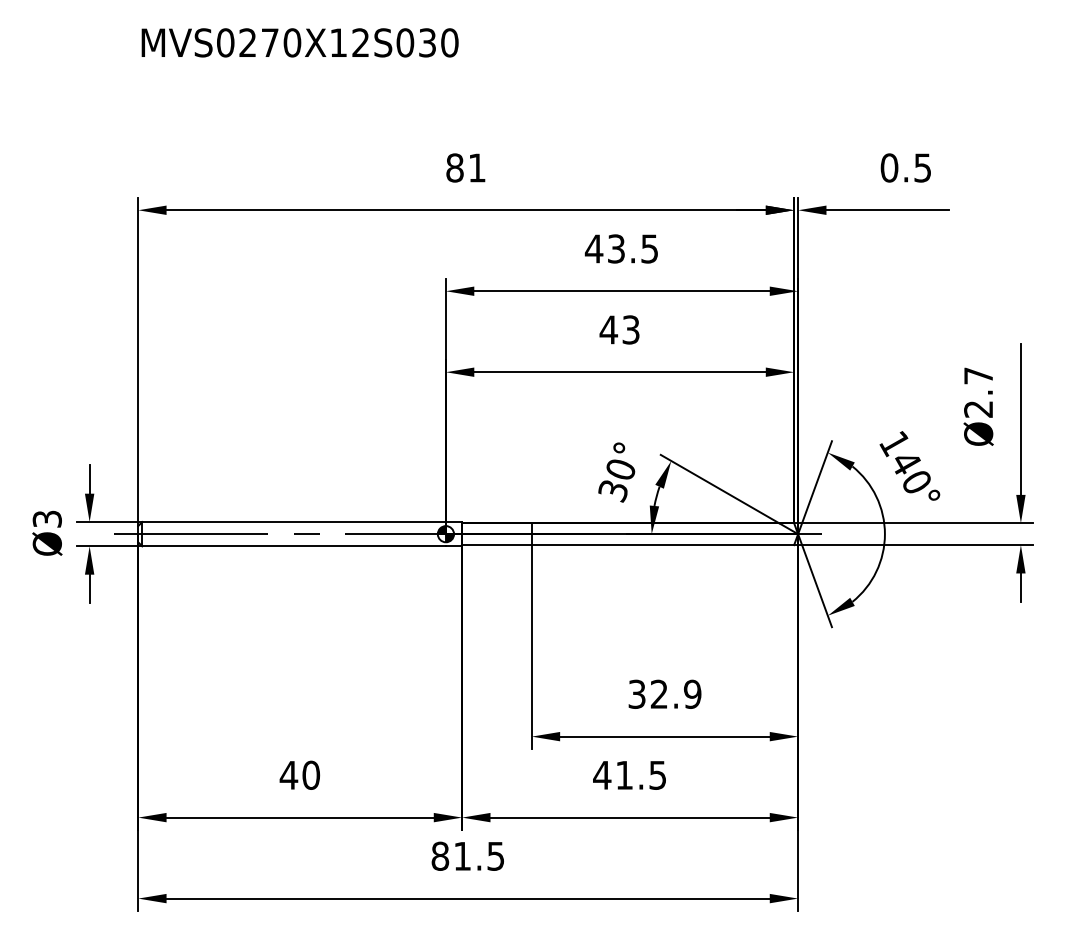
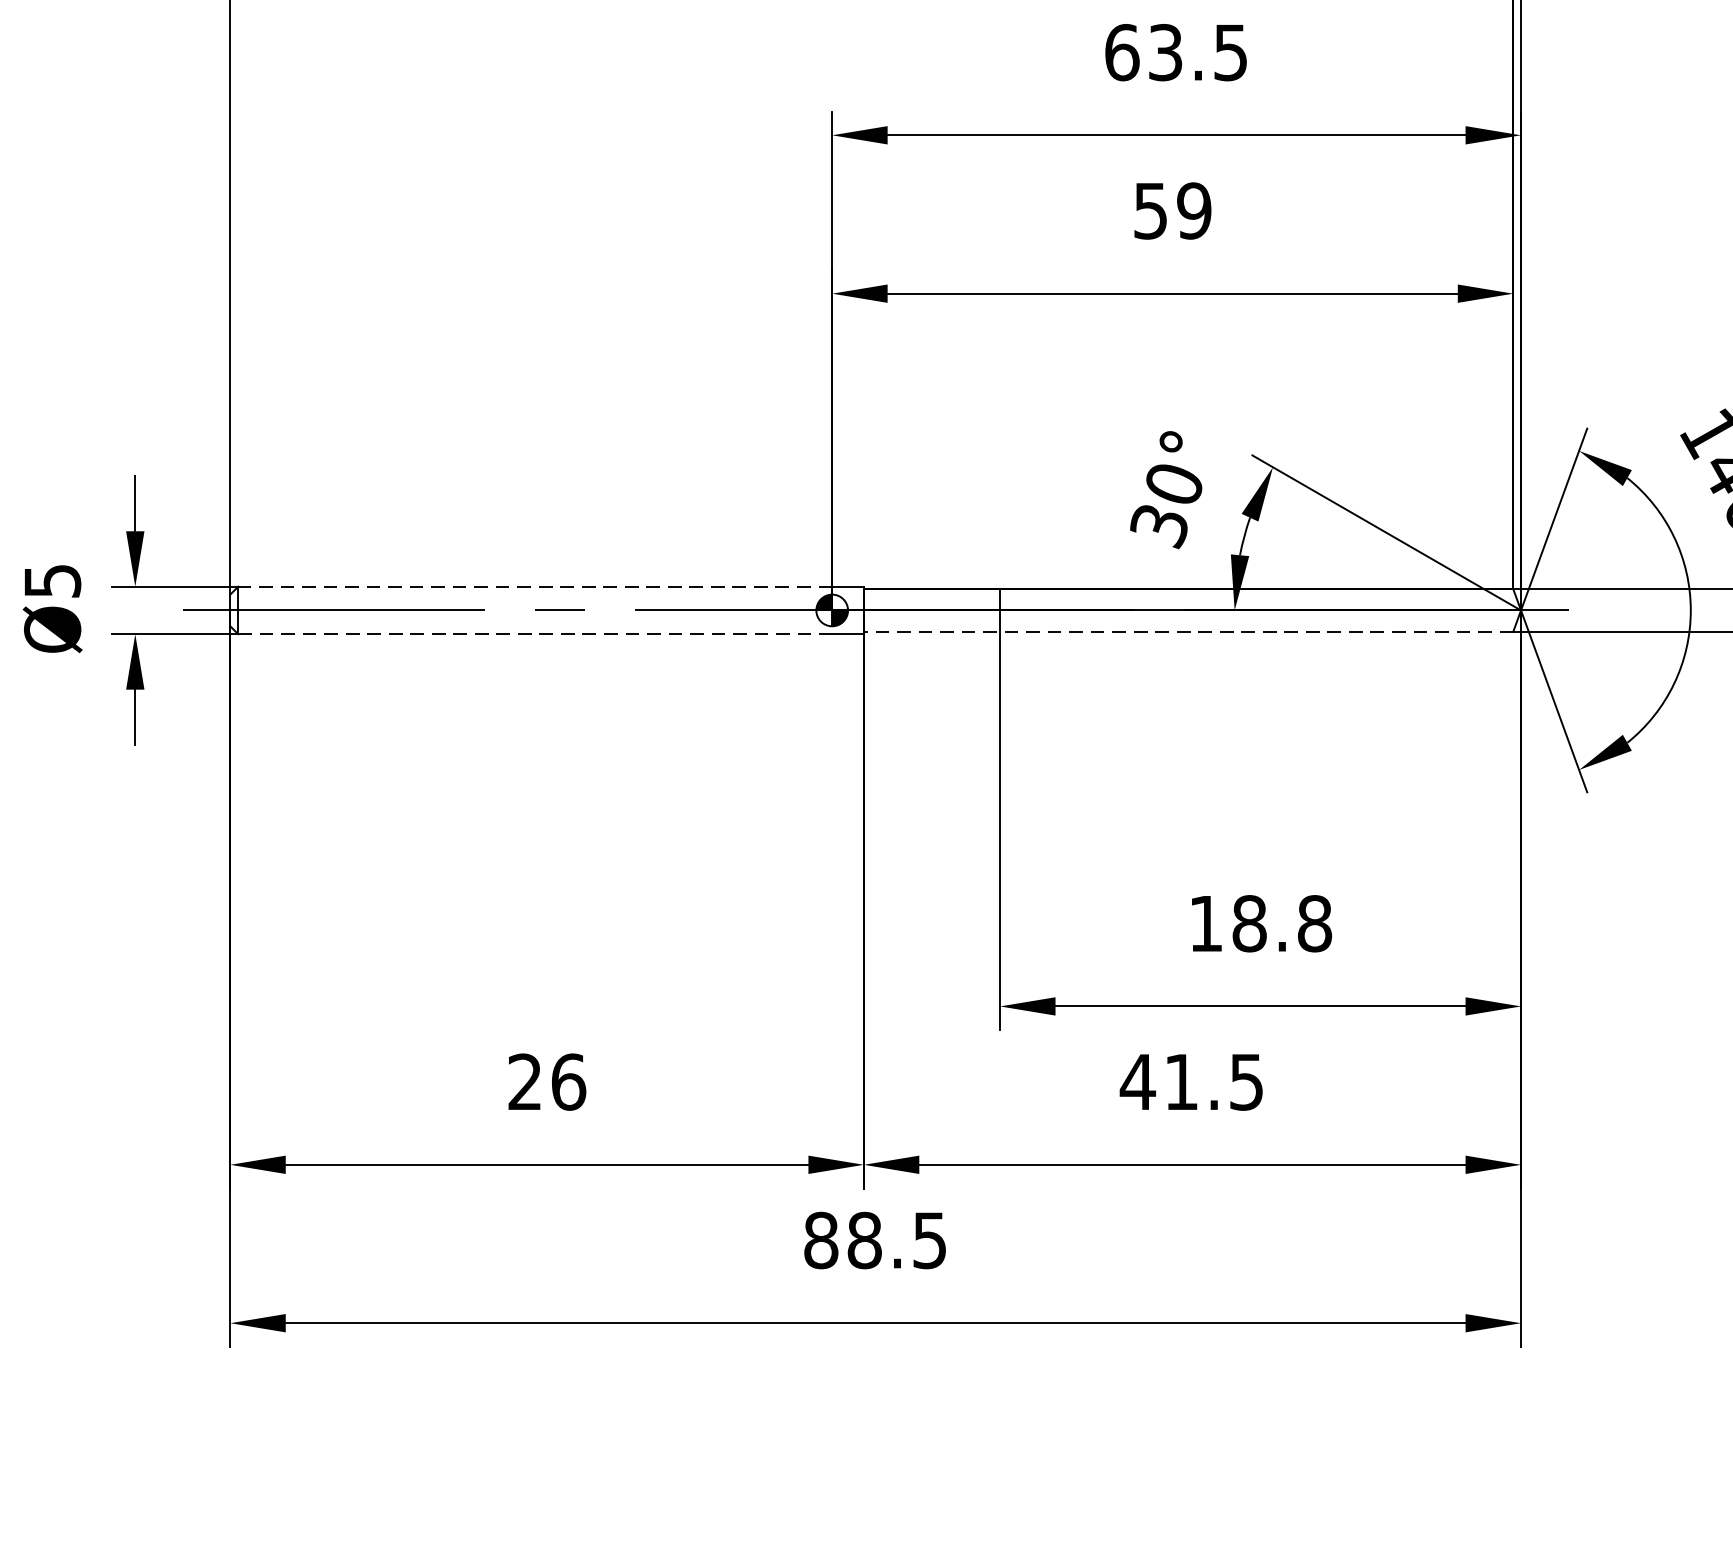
text: (593, 248) -> (1120, 51), 43.5 -> 63.5
text: (619, 329) -> (1171, 210), 43 -> 59
text: (46, 518) -> (50, 579), Ø3 -> Ø5
line: (294, 522) -> (535, 587), solid -> dashed
line: (627, 545) -> (1187, 632), solid -> dashed
line: (294, 546) -> (535, 634), solid -> dashed
text: (664, 693) -> (1259, 922), 32.9 -> 18.8
text: (299, 774) -> (545, 1080), 40 -> 26
text: (462, 855) -> (864, 1238), 81.5 -> 88.5

